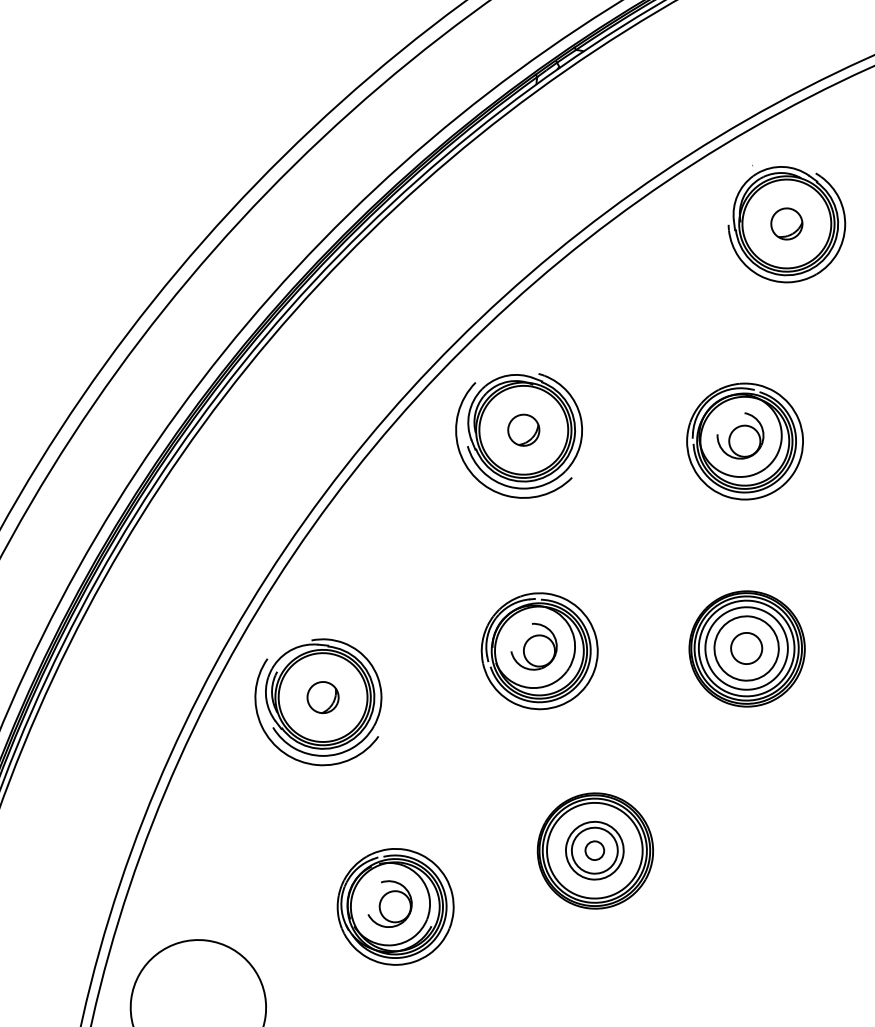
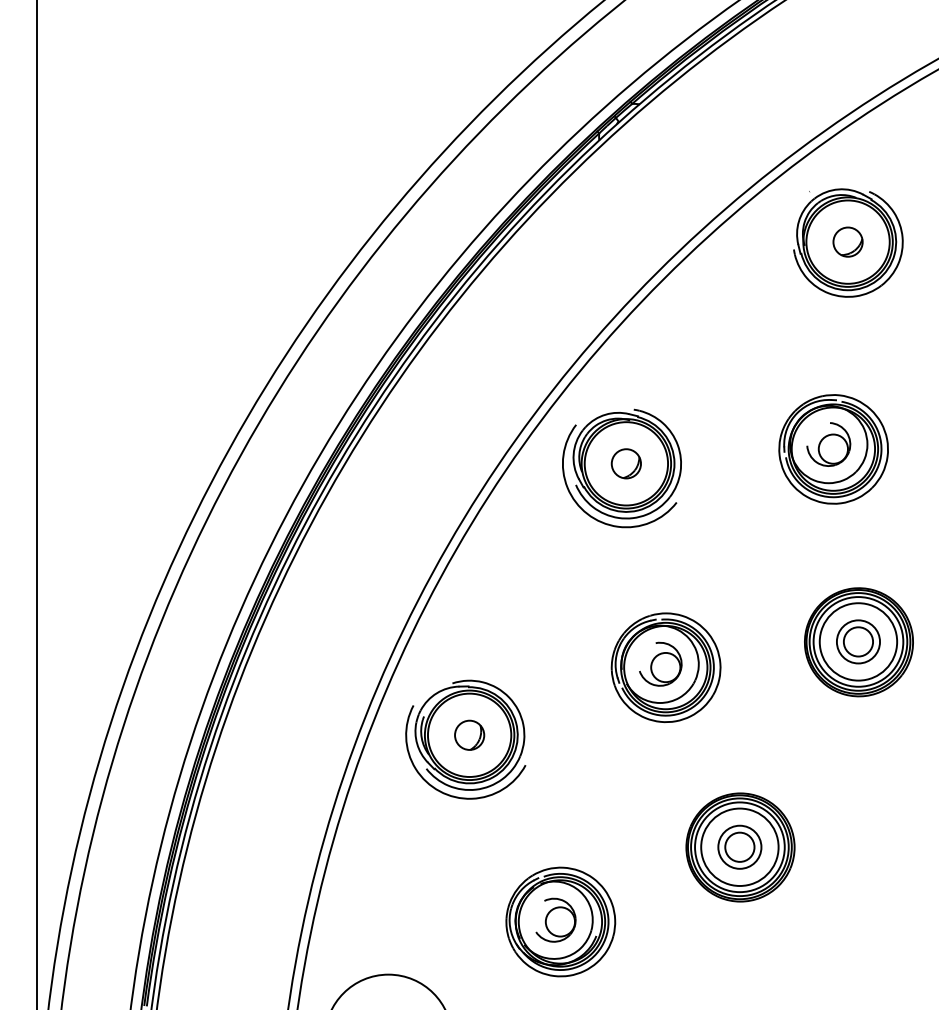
circle: (746, 648) -> (858, 641), size x0.71
circle: (594, 849) -> (739, 846), size x1.43
circle: (594, 849) -> (739, 846), size x1.67

